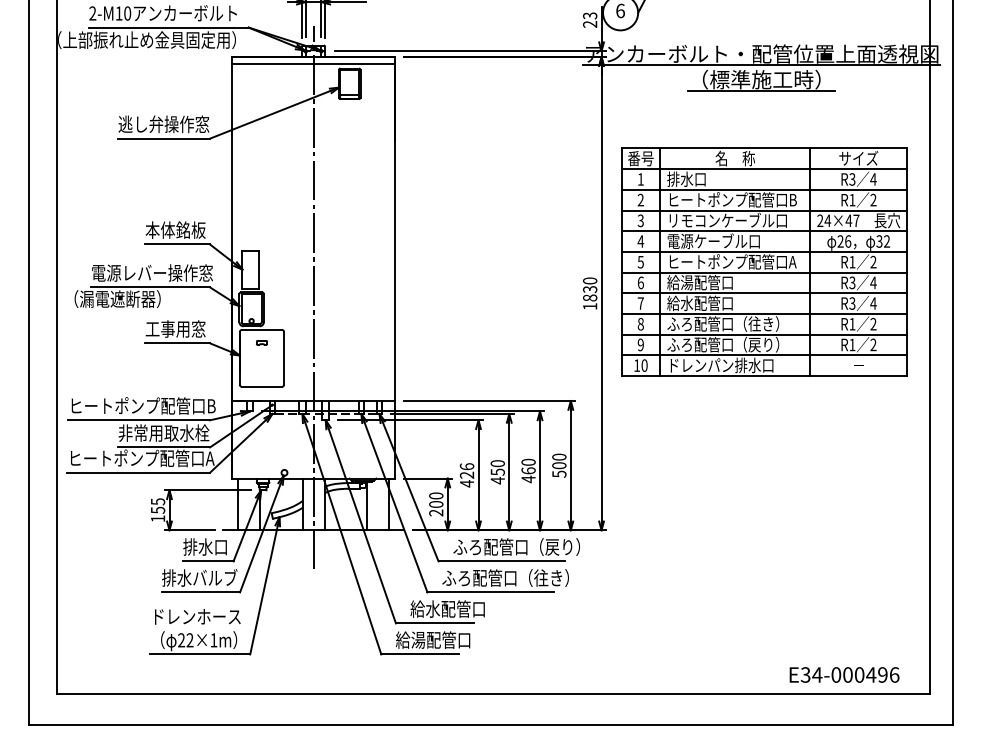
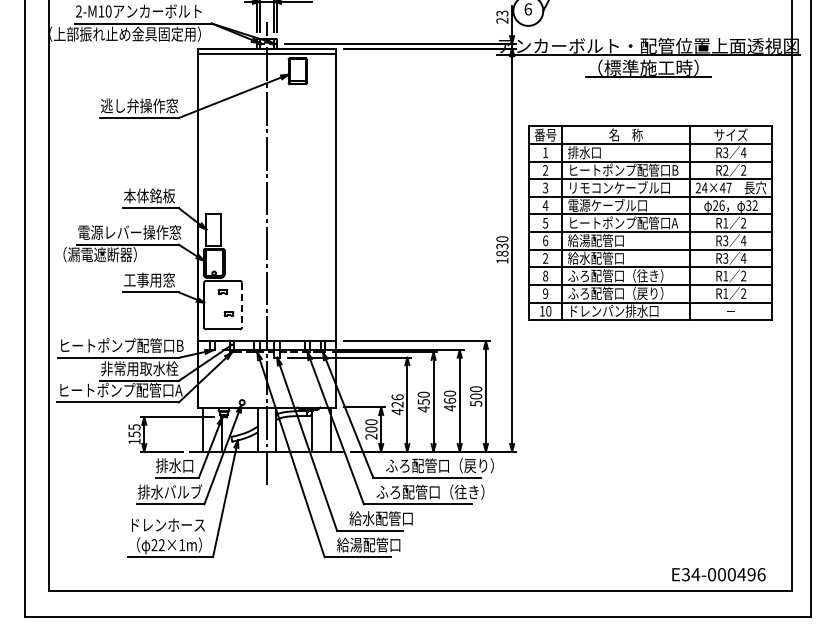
text: (852, 200) -> (725, 170), R1 -> R2
text: (640, 303) -> (545, 258), 7 -> 2
line: (283, 358) -> (241, 305), solid -> dashed
part: (268, 368) -> (228, 313), added

